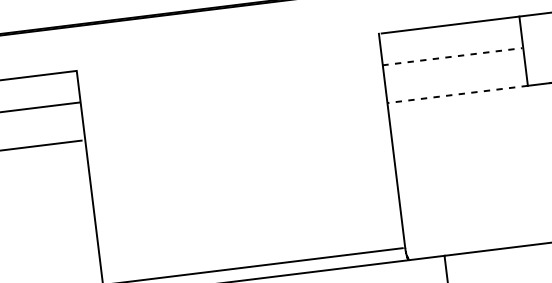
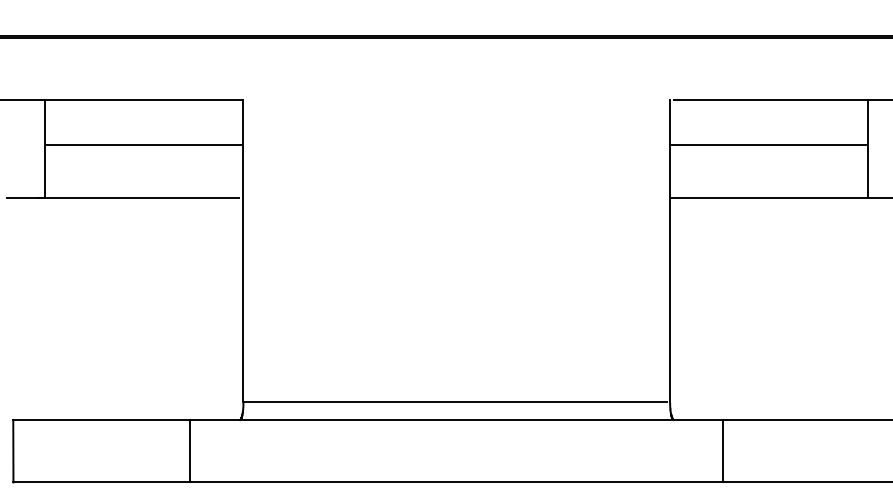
line: (452, 56) -> (768, 144), dashed -> solid
line: (457, 94) -> (768, 198), dashed -> solid

